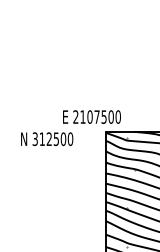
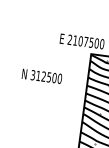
text: (47, 139) -> (42, 76), moved

